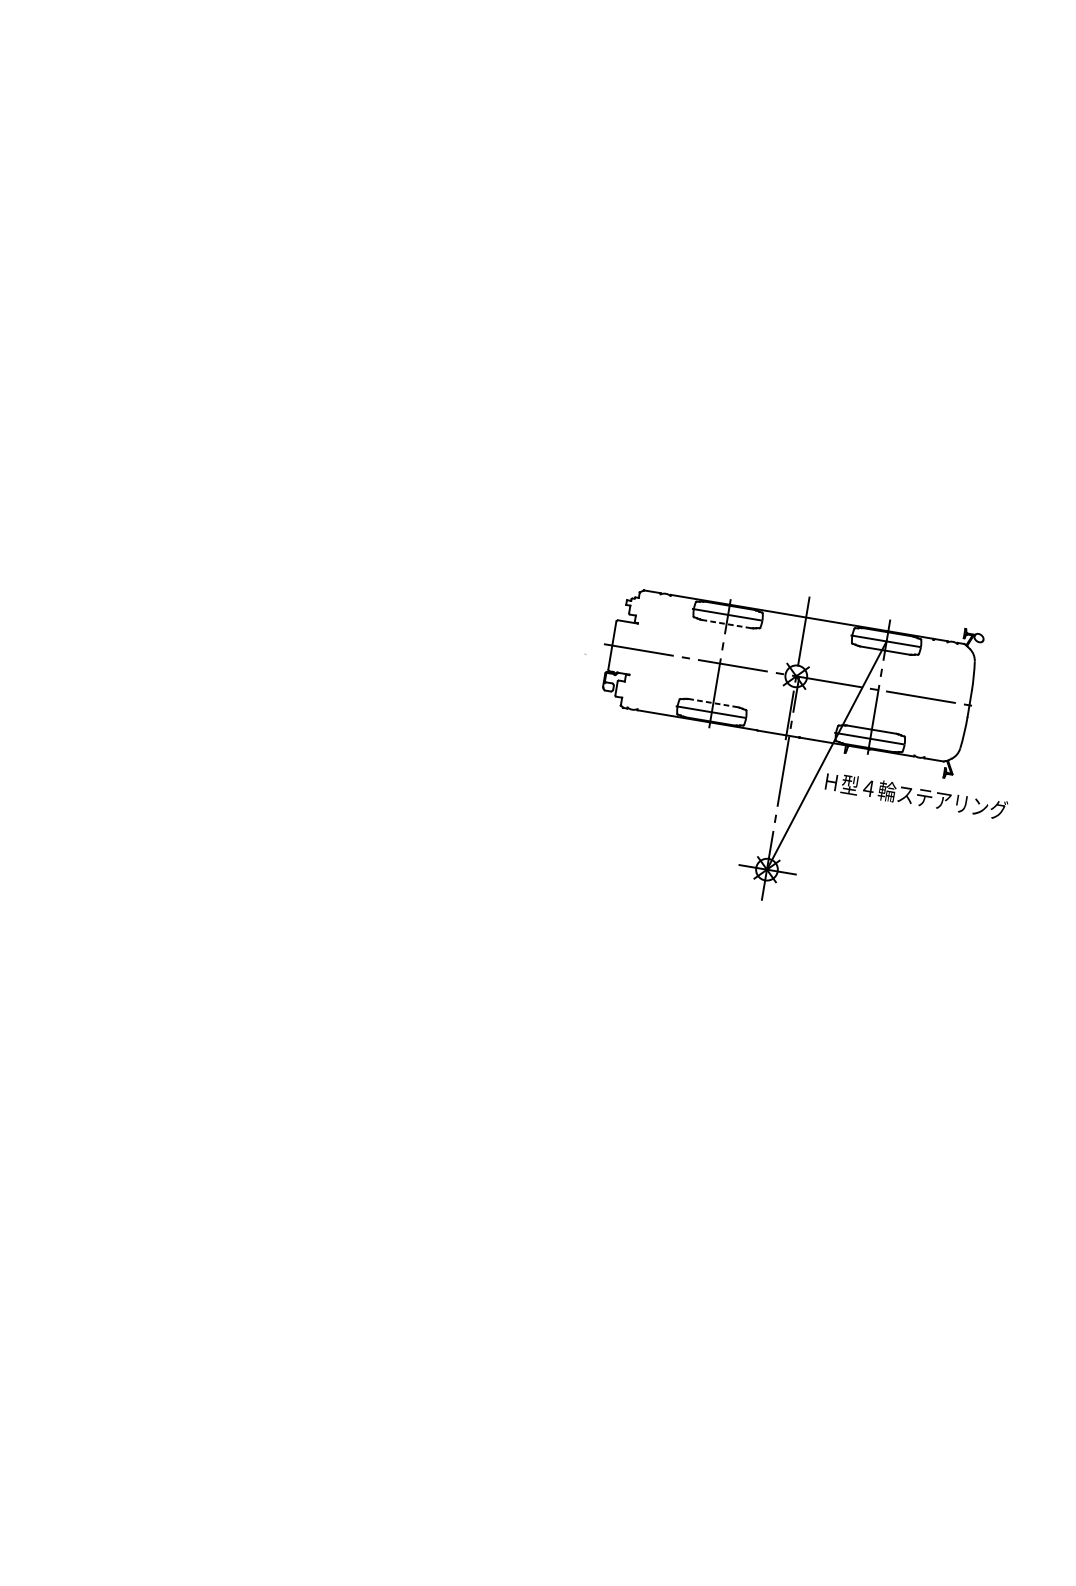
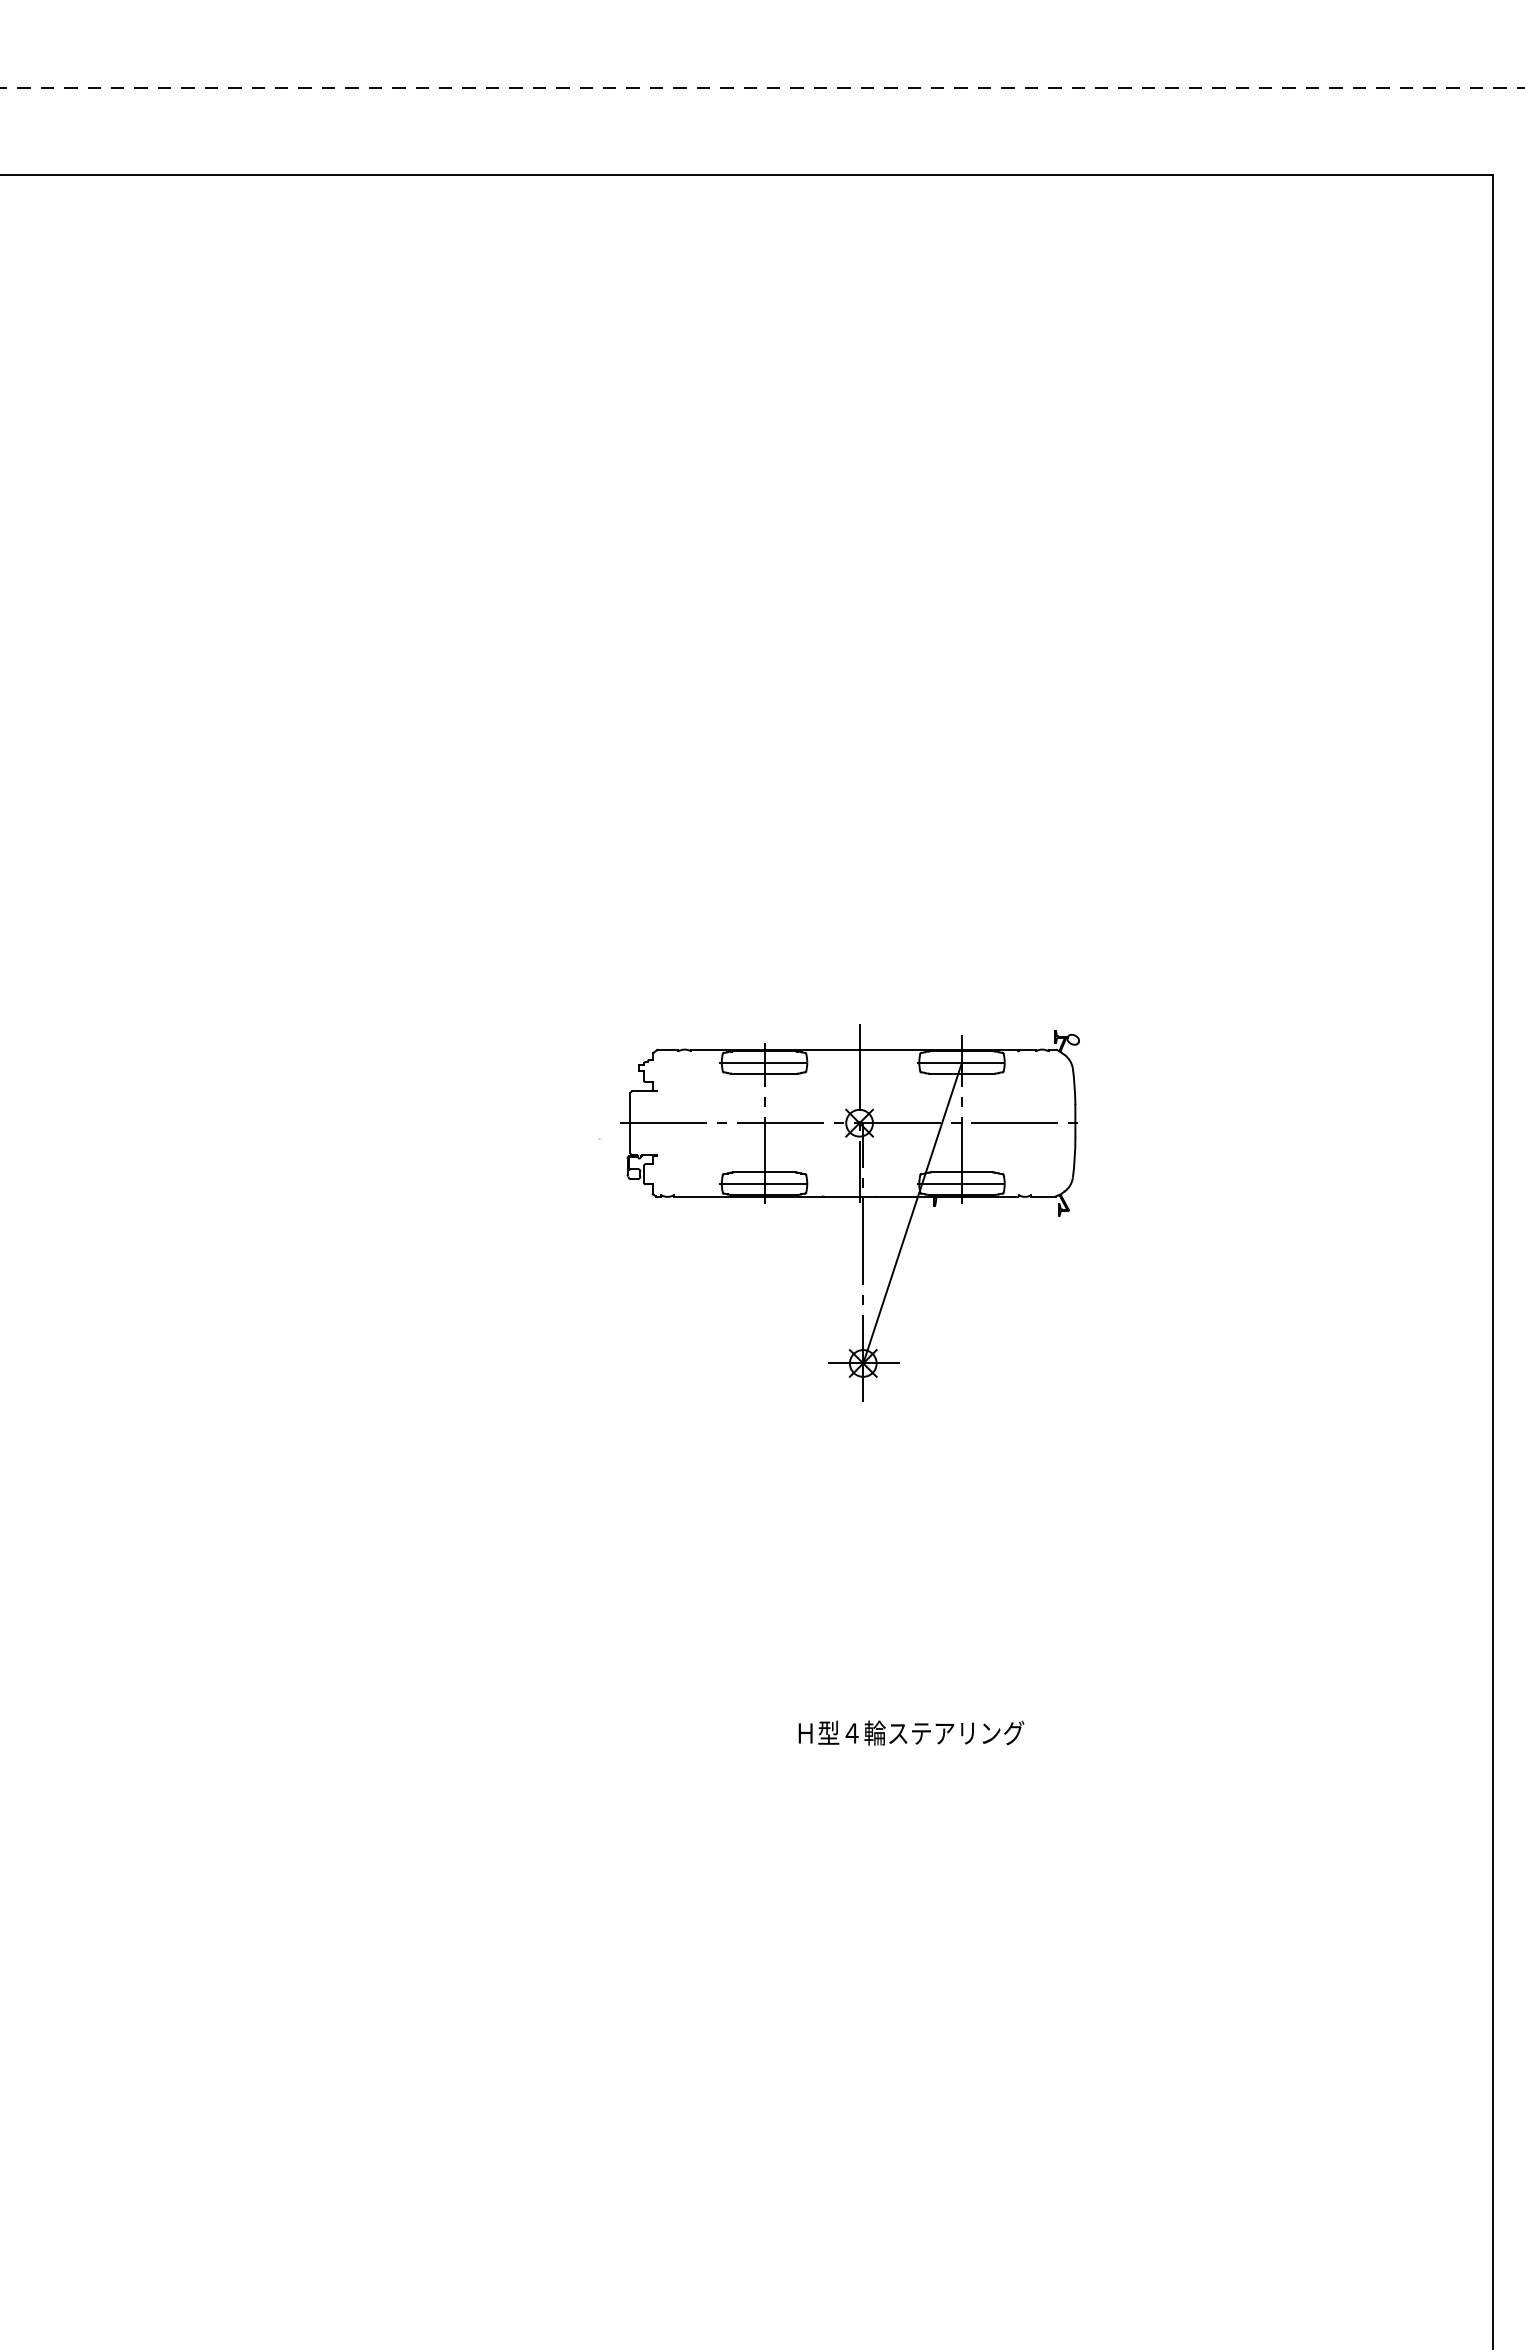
line: (727, 624) -> (765, 1074), dashed -> solid
line: (714, 703) -> (765, 1172), dashed -> solid
text: (916, 795) -> (911, 1732), moved

